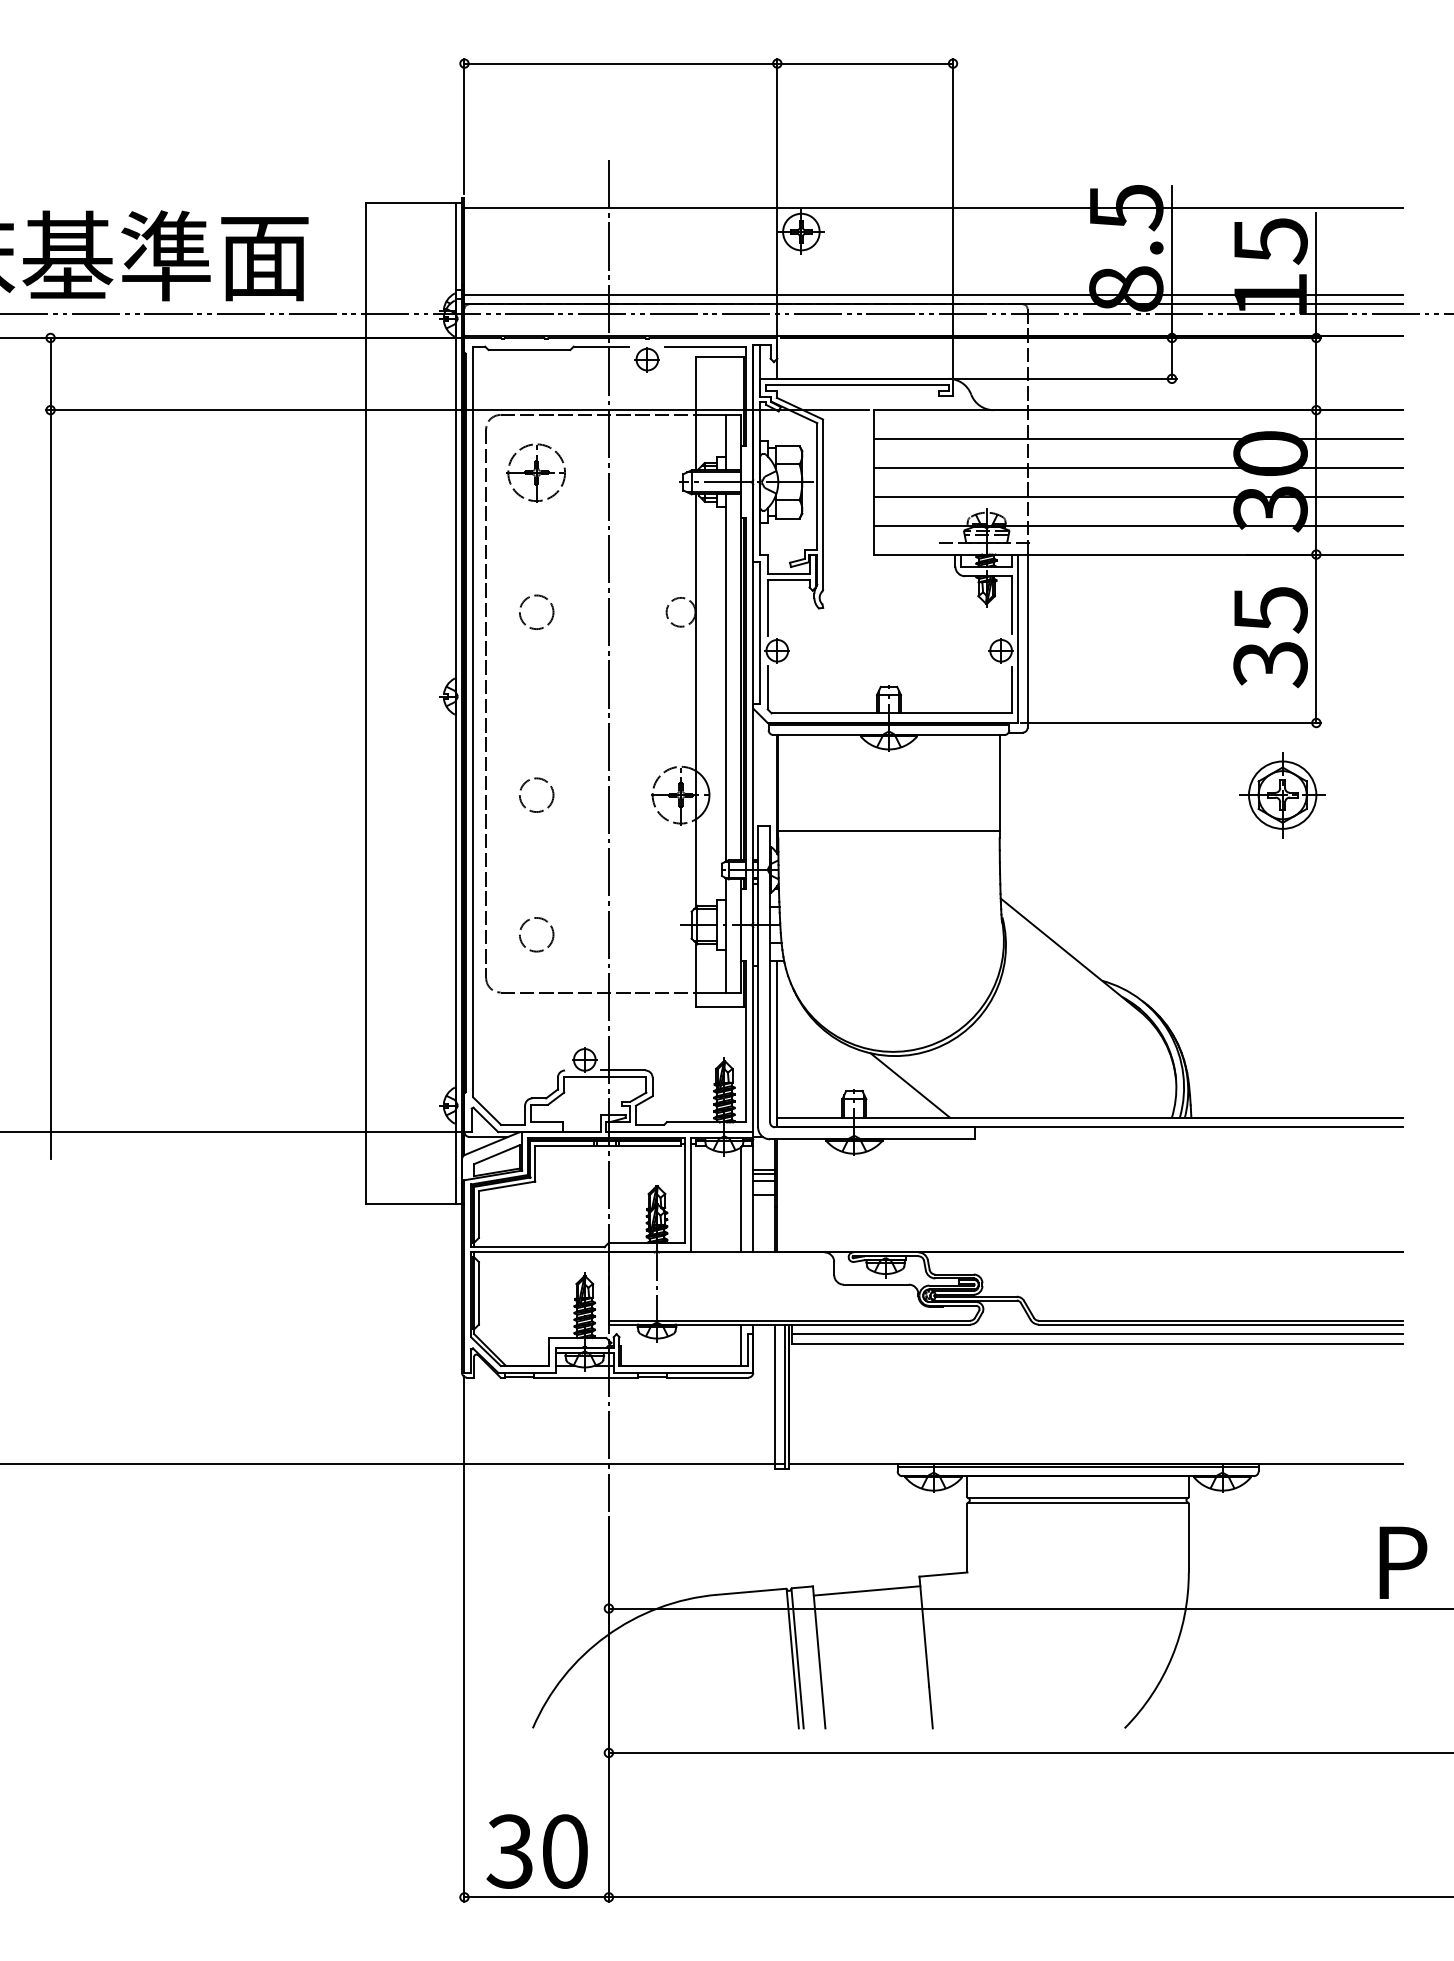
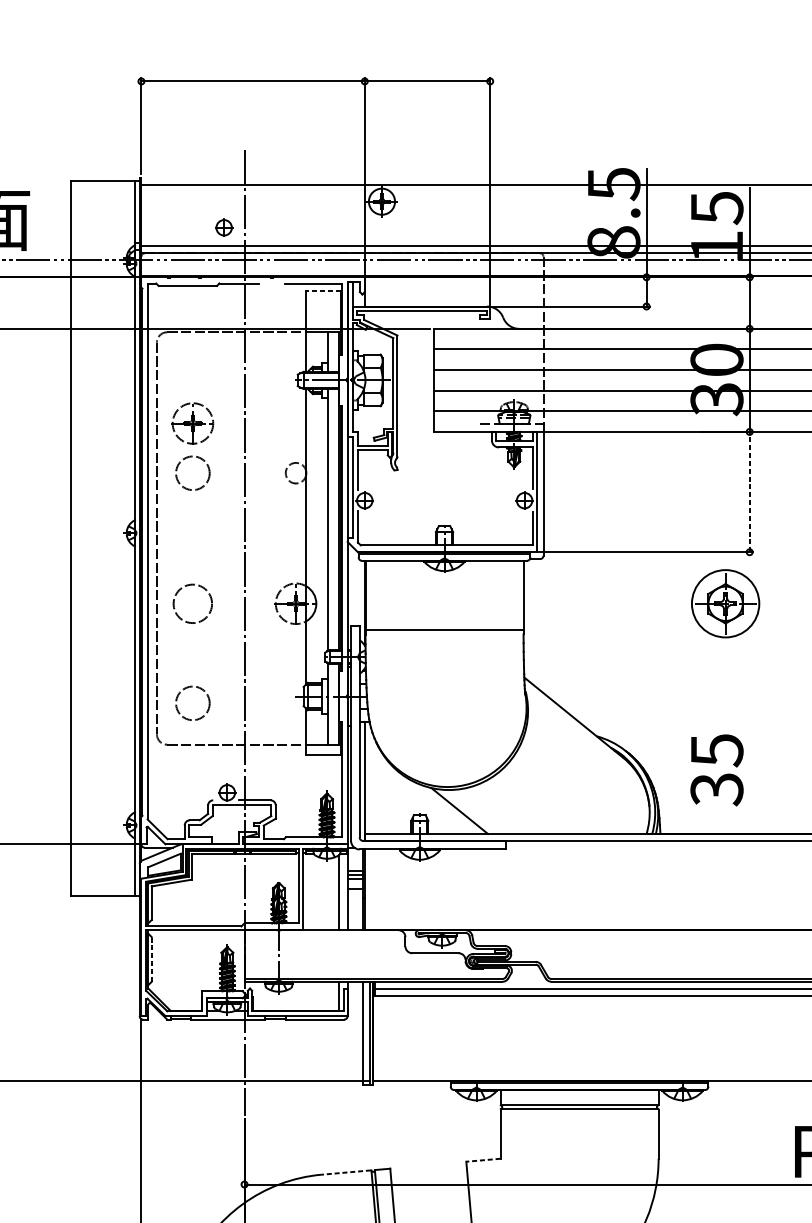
line: (719, 357) -> (323, 291), solid -> dashed
part: (646, 359) -> (223, 227), moved
part: (535, 472) -> (192, 423), moved
circle: (536, 611) -> (192, 472), size x1.4
text: (1270, 637) -> (716, 770), moved
line: (1316, 638) -> (749, 491), solid -> dashed
circle: (536, 794) -> (192, 603), size x1.6
circle: (1282, 794) -> (725, 603), size x1.4
circle: (536, 934) -> (192, 703), size x1.4
line: (478, 1292) -> (151, 958), solid -> dashed
line: (942, 1574) -> (482, 1160), solid -> dashed
line: (866, 1590) -> (428, 1171), removed
line: (750, 1591) -> (345, 1172), solid -> dashed

